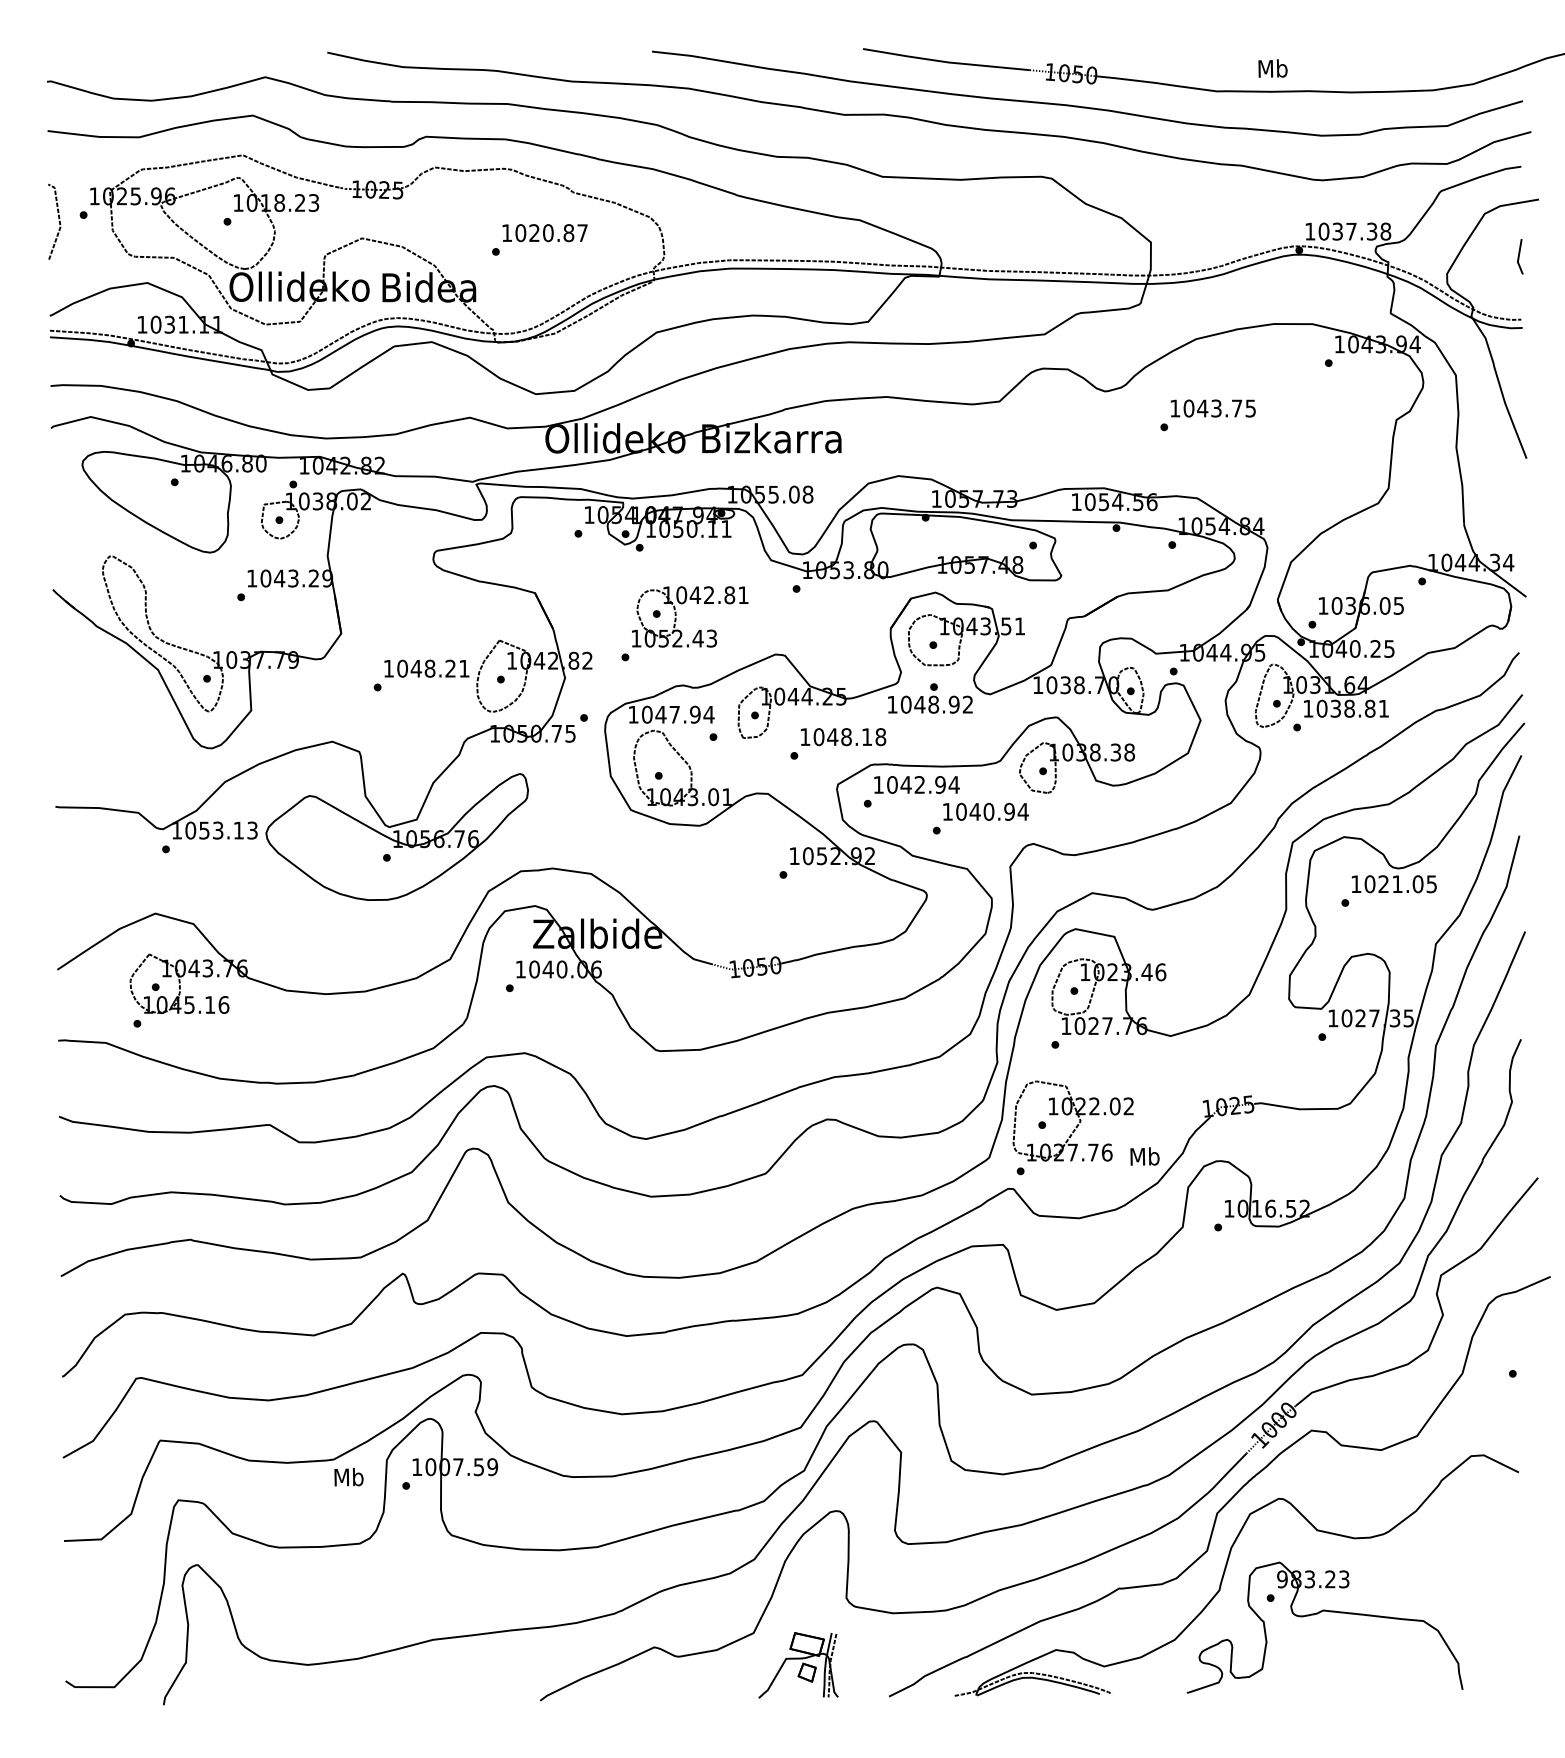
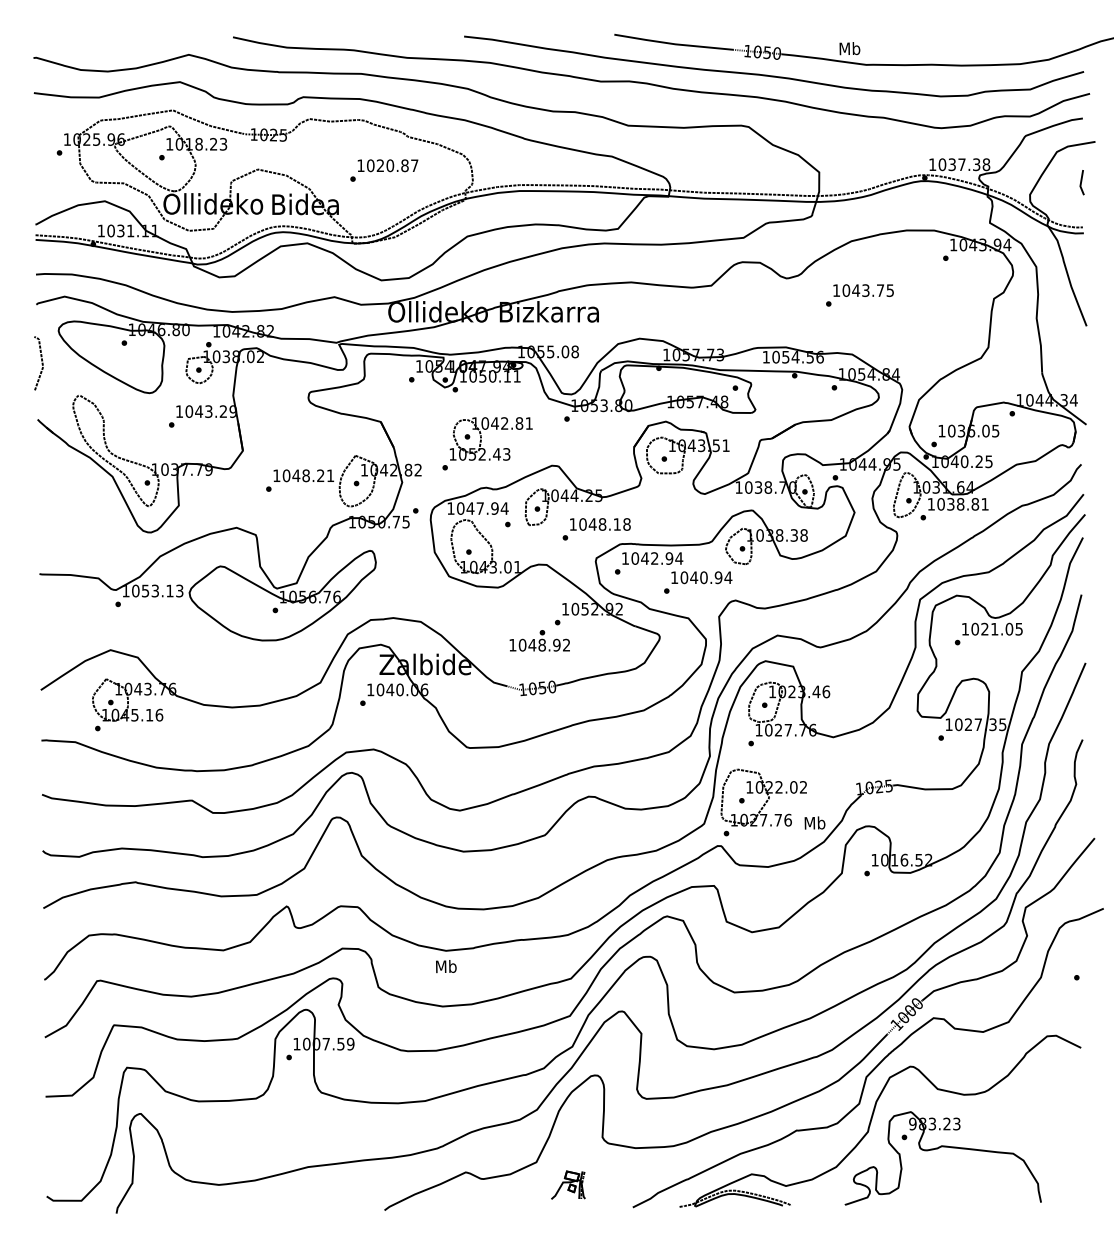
text: (1272, 68) -> (849, 48), moved
line: (58, 221) -> (41, 363), moved
text: (930, 698) -> (539, 640), moved
text: (348, 1476) -> (445, 966), moved
part: (798, 1665) -> (568, 1185), size x0.6

